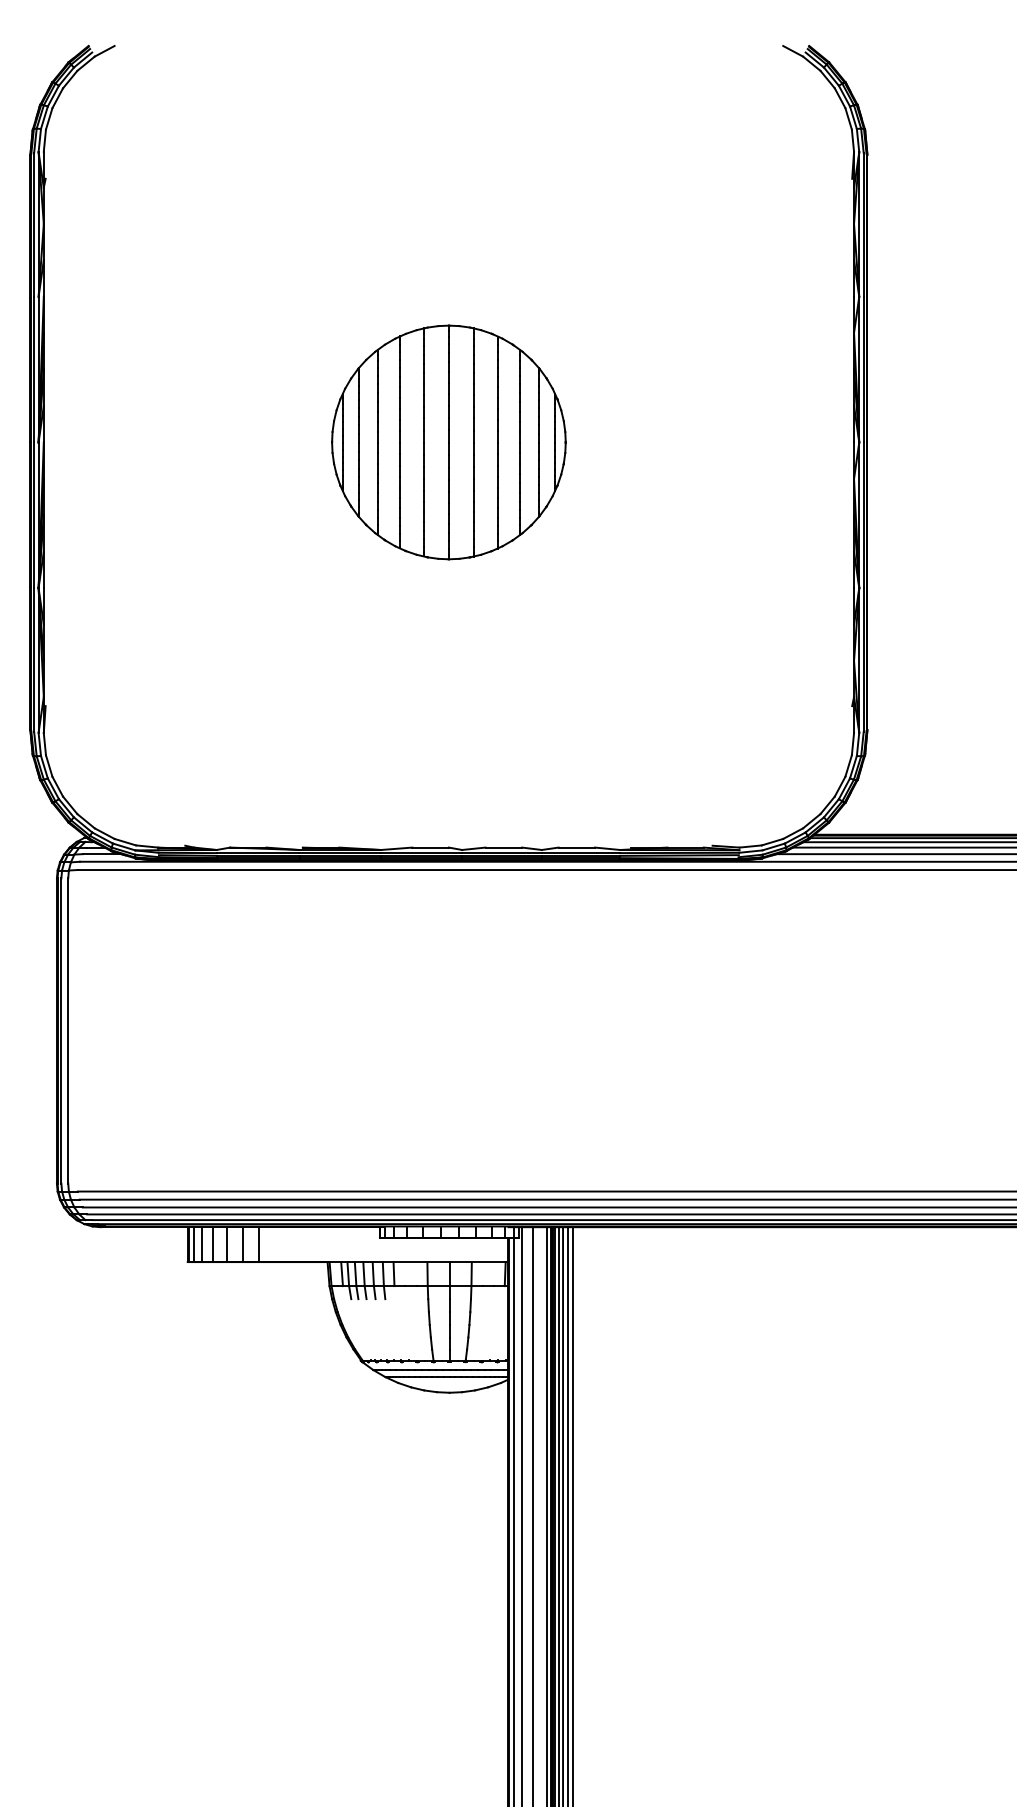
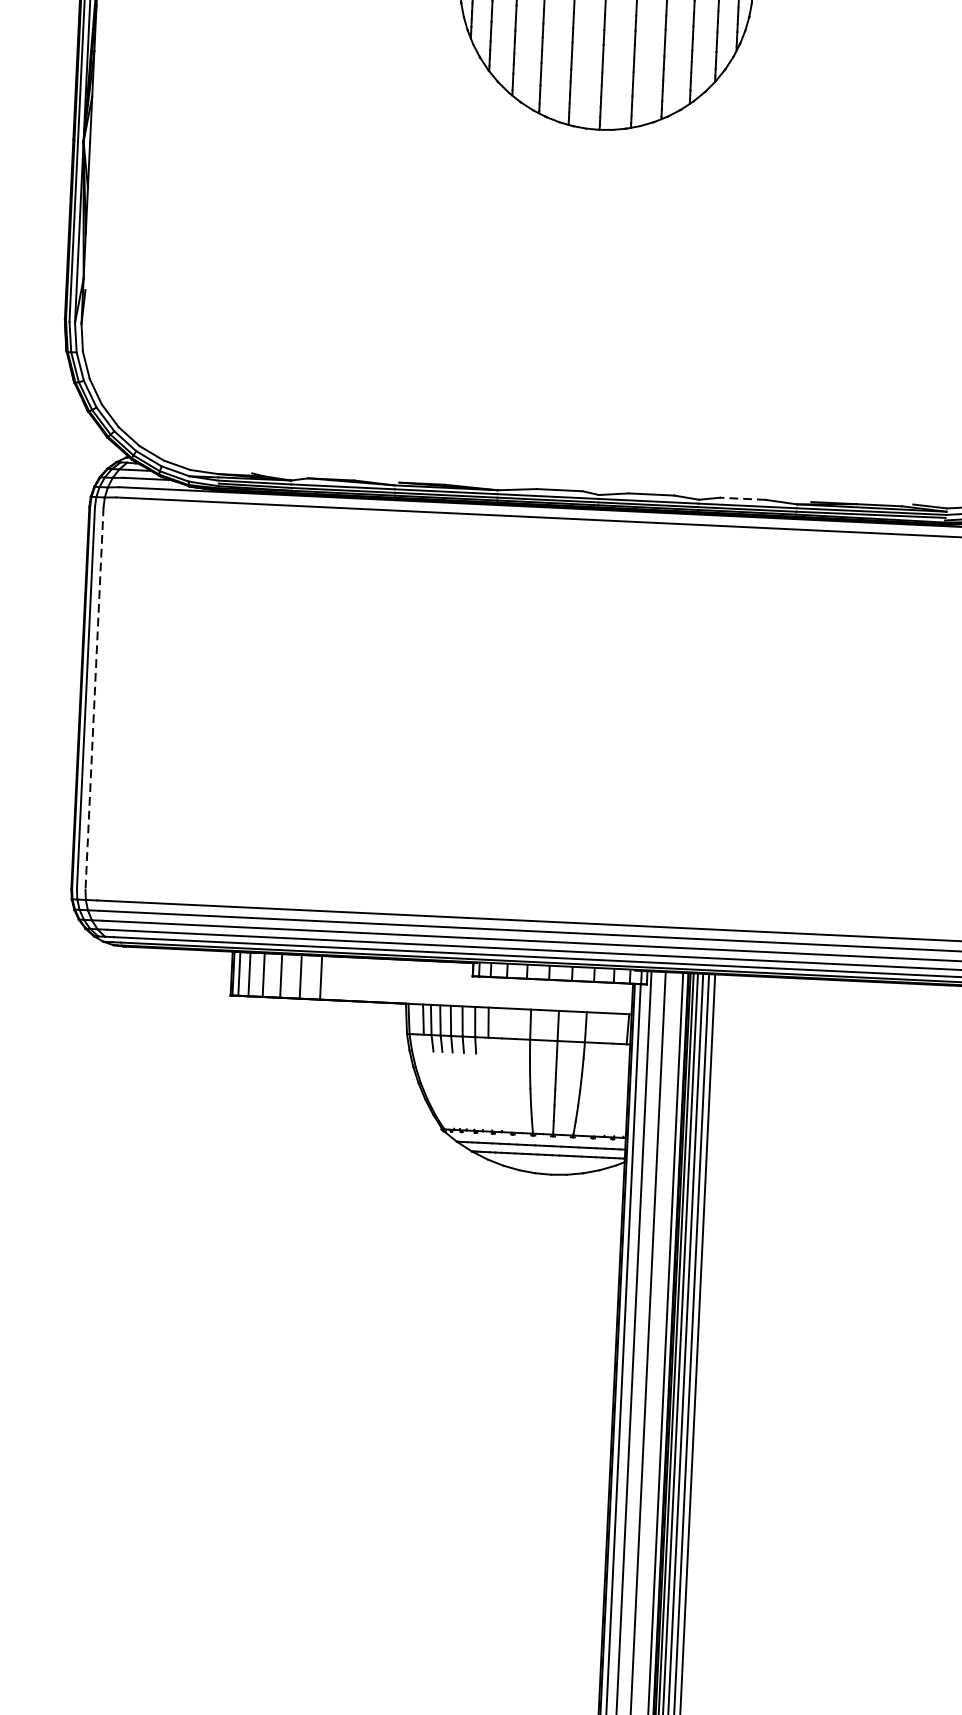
line: (576, 847) -> (742, 498), solid -> dashed
line: (68, 1031) -> (94, 699), solid -> dashed

